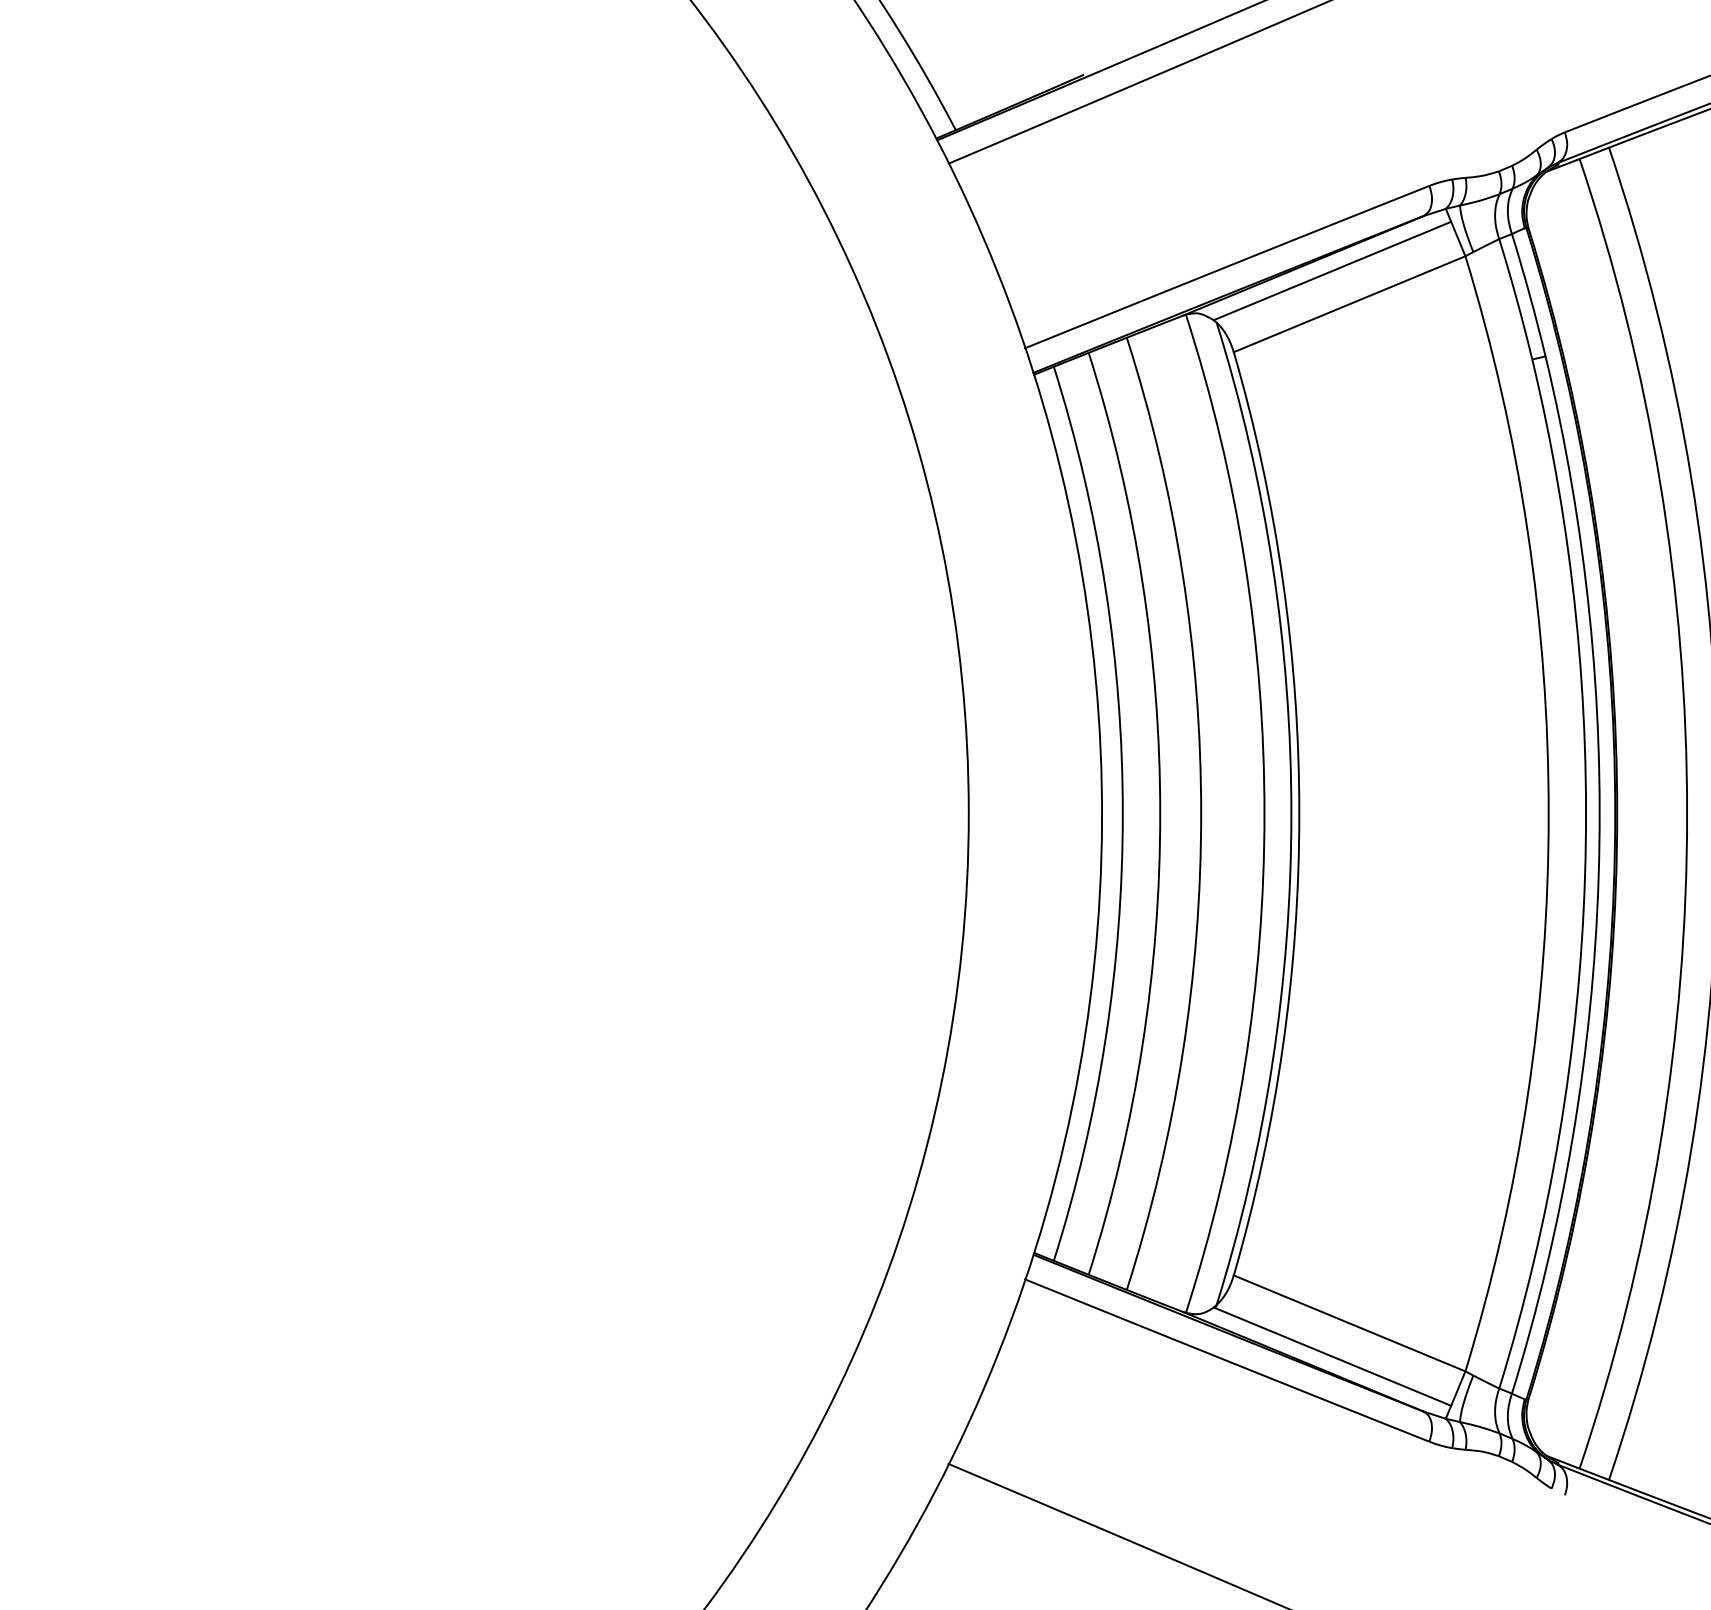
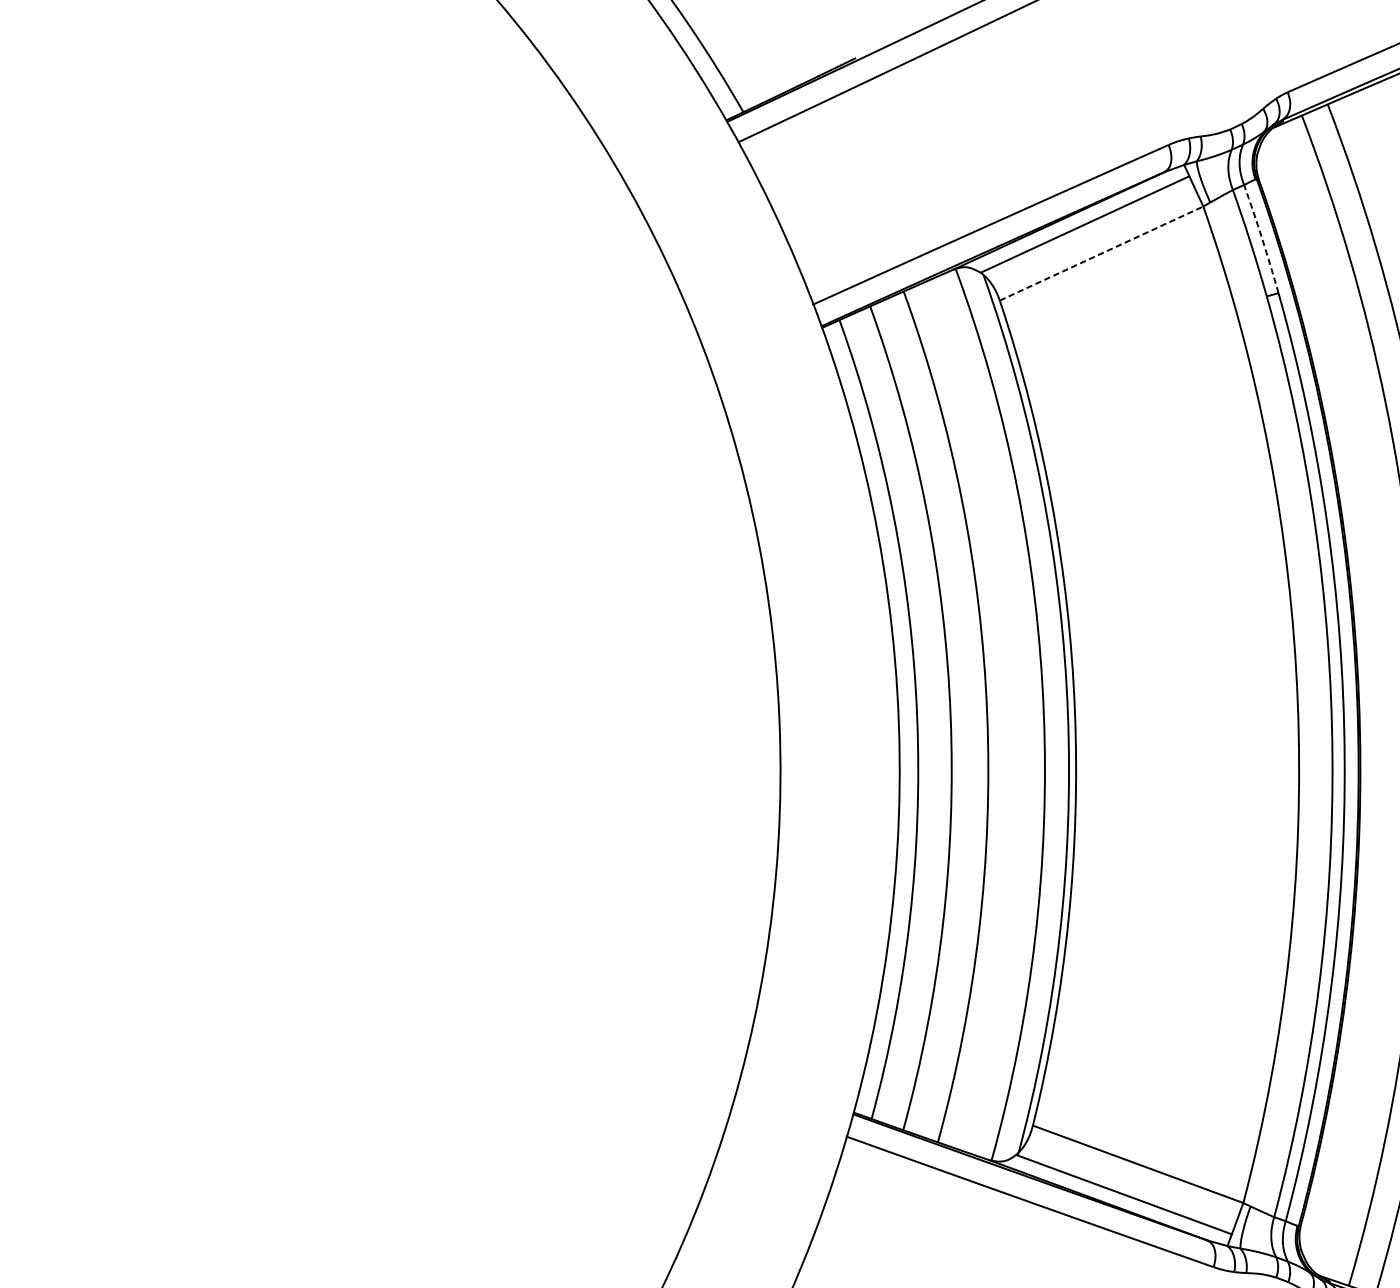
arc: (1529, 294) -> (1261, 238), solid -> dashed
line: (1350, 304) -> (1102, 253), solid -> dashed

